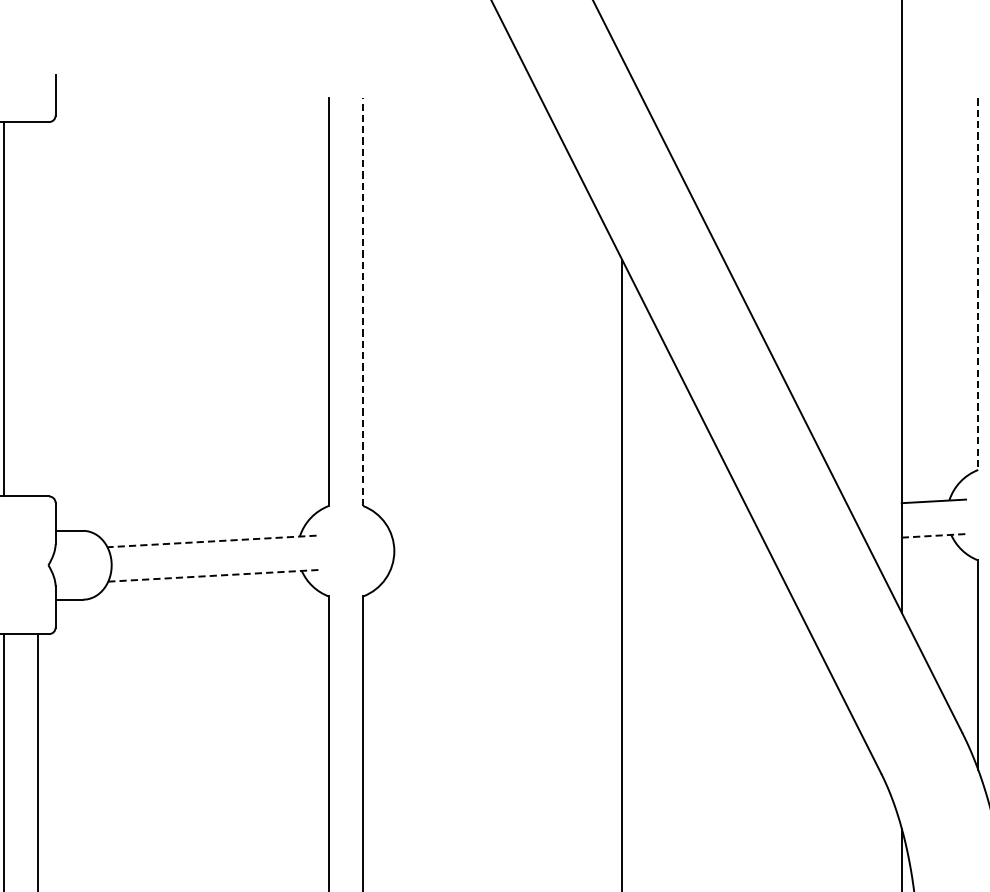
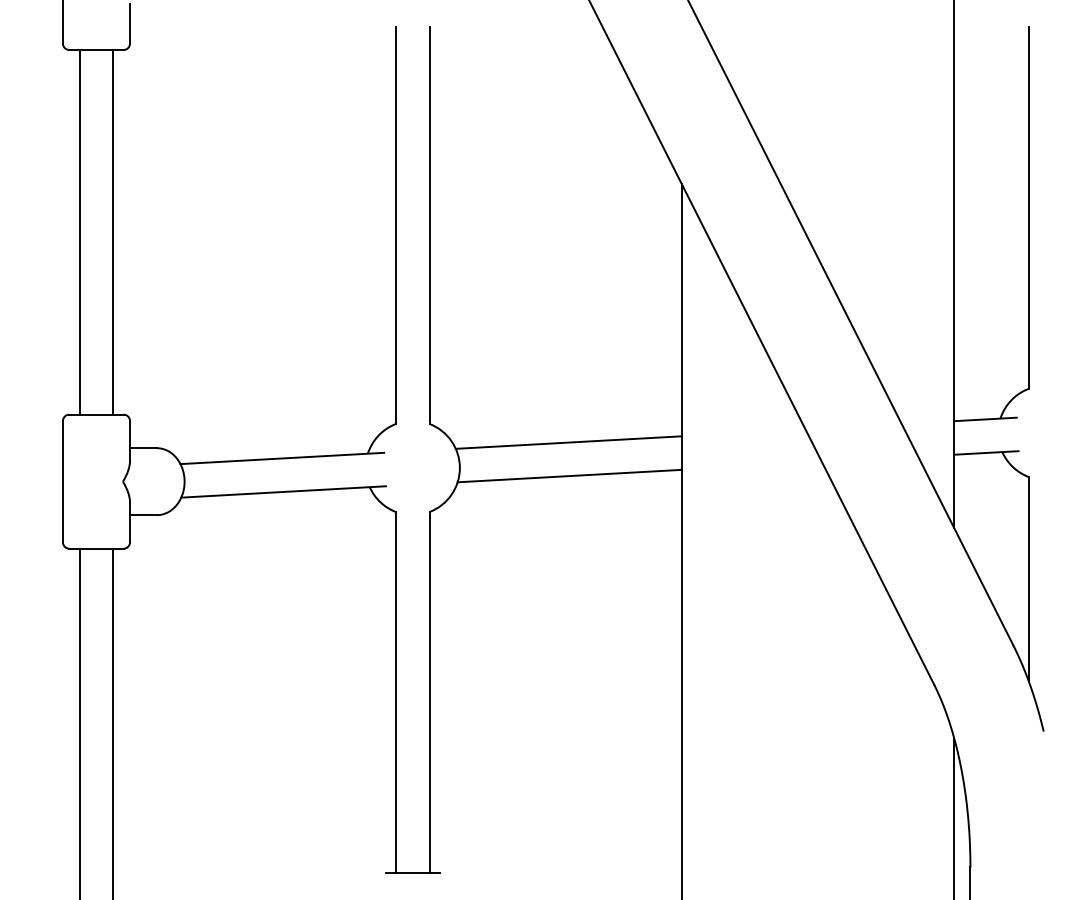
line: (978, 283) -> (1028, 207), dashed -> solid
line: (363, 301) -> (429, 224), dashed -> solid
line: (38, 308) -> (113, 231), added
line: (505, 525) -> (568, 442), added
line: (935, 535) -> (986, 452), dashed -> solid
line: (211, 541) -> (281, 458), dashed -> solid
line: (506, 558) -> (569, 475), added
line: (213, 575) -> (283, 491), dashed -> solid

